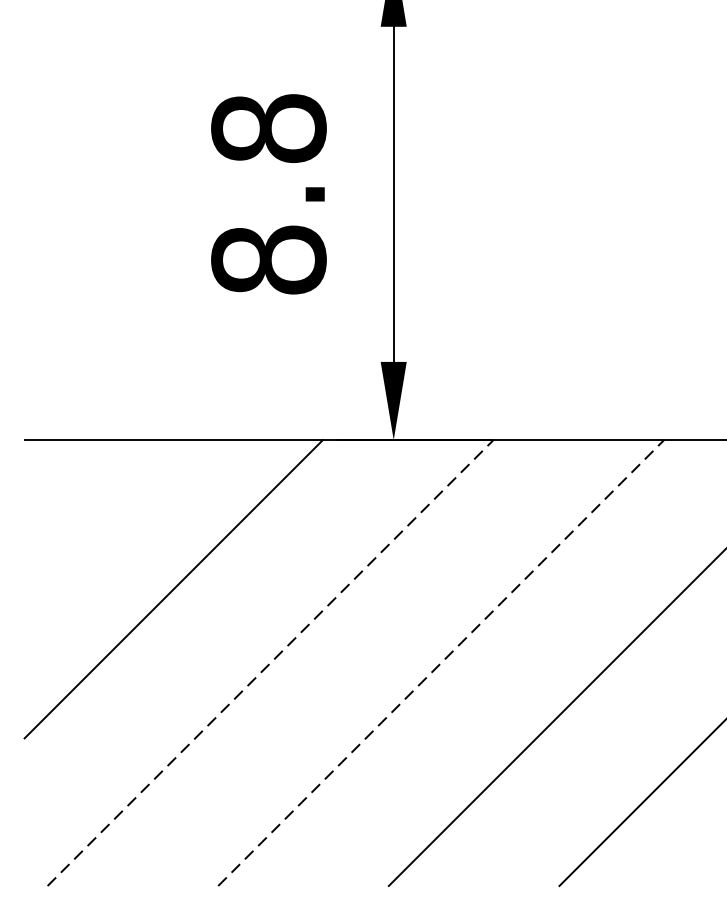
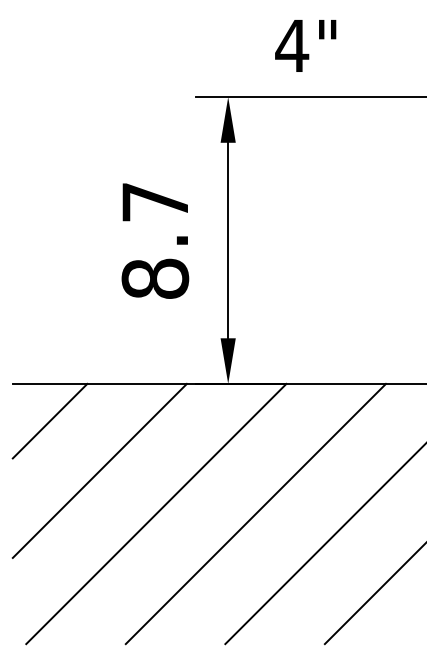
text: (269, 129) -> (155, 202), 8.8 -> 8.7
line: (87, 502) -> (49, 420), added
line: (270, 663) -> (156, 514), dashed -> solid
line: (440, 663) -> (255, 514), dashed -> solid

